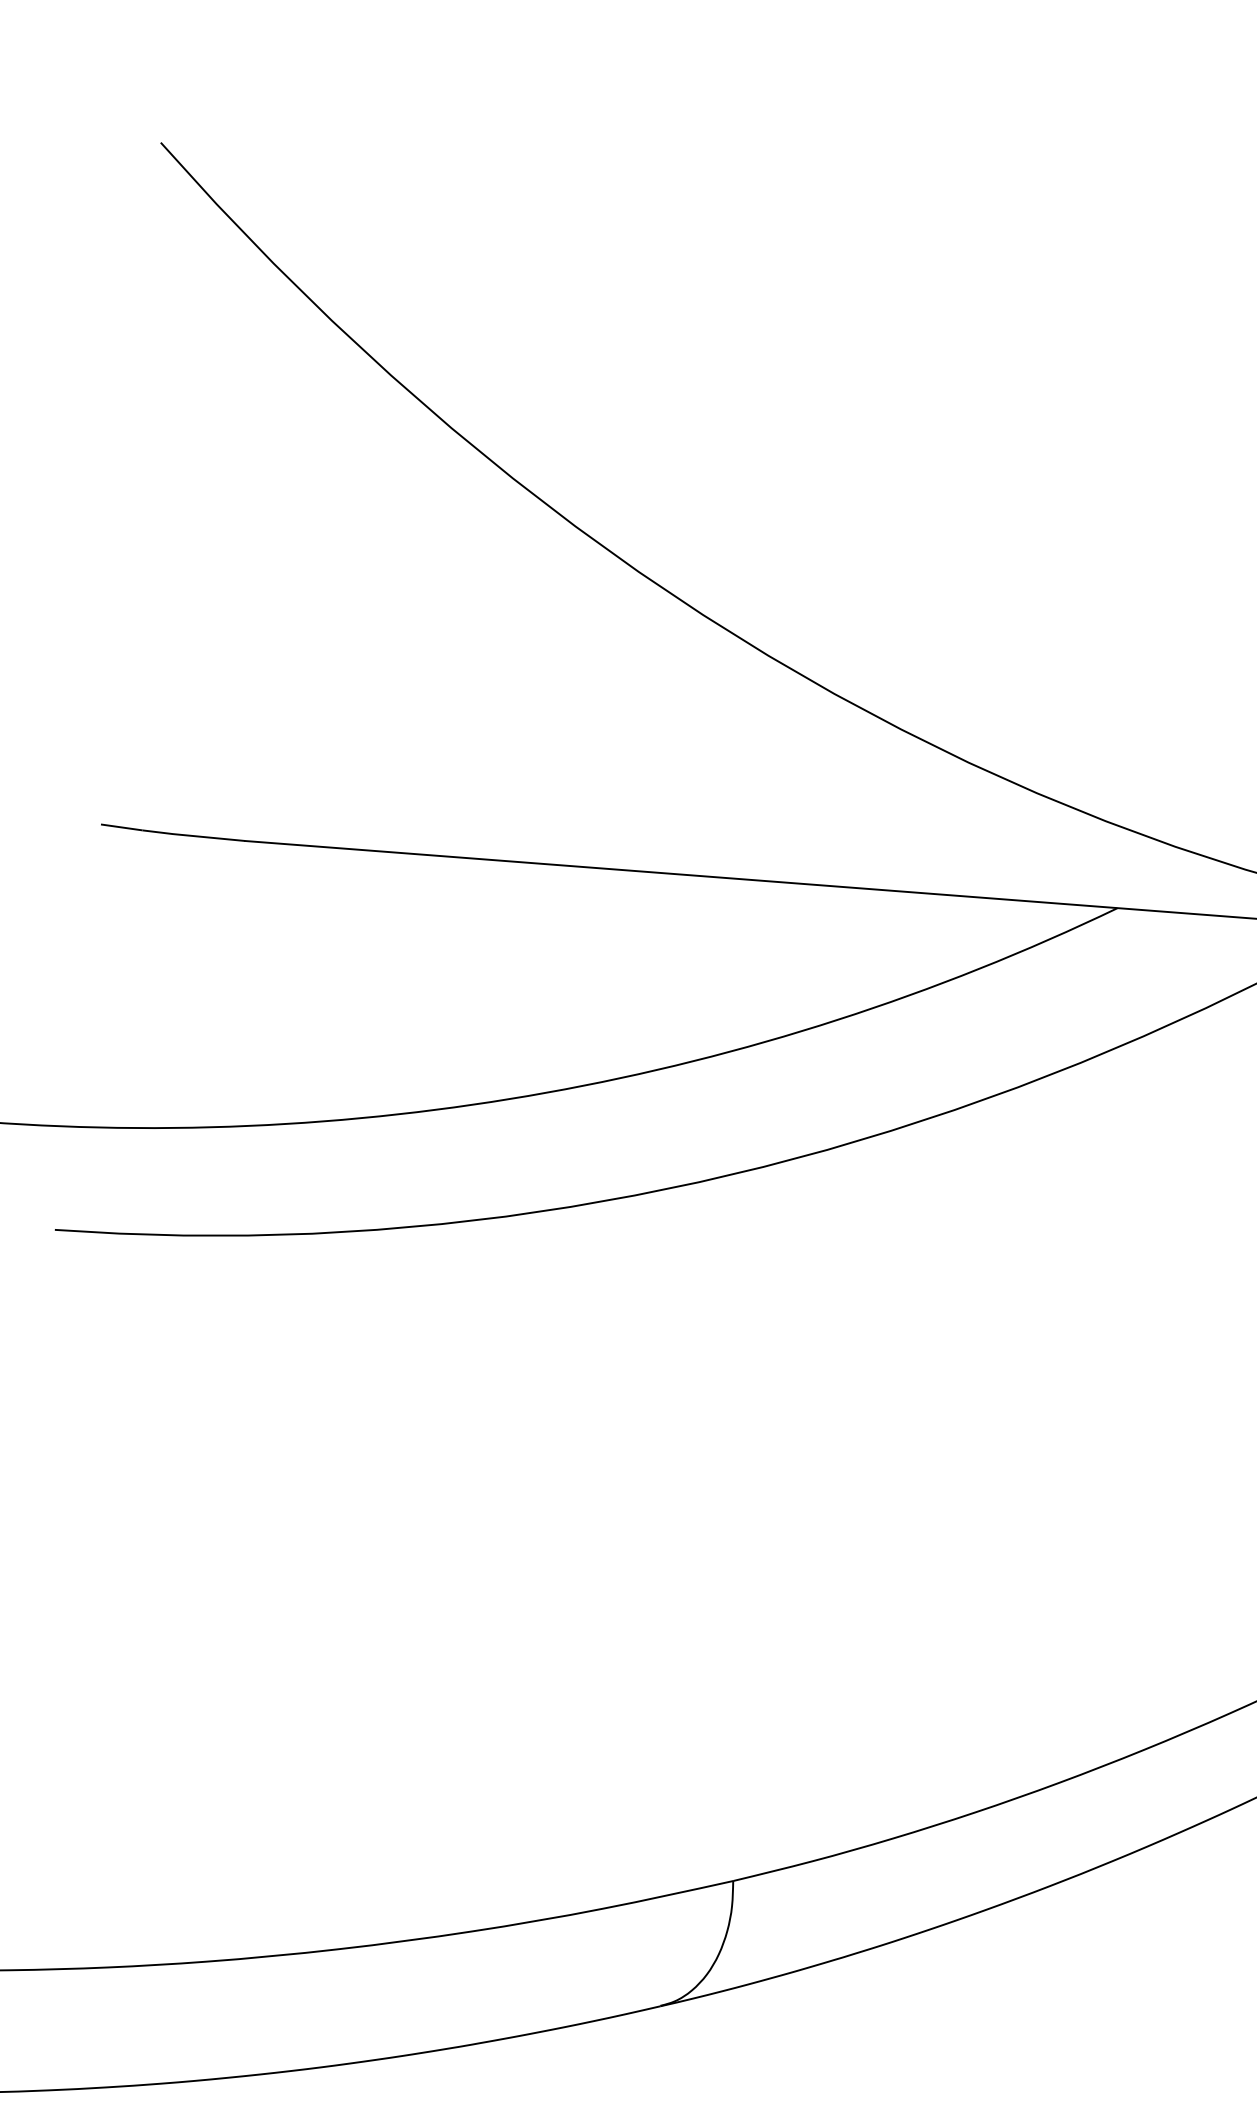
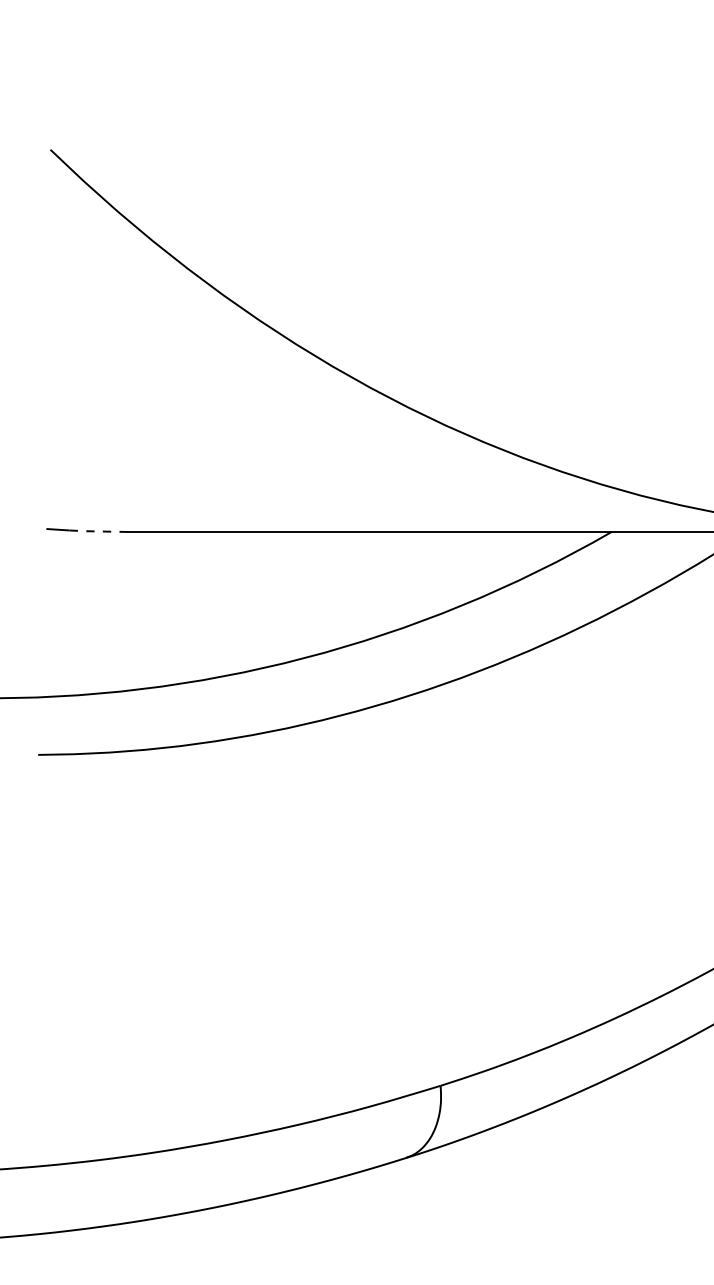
line: (194, 836) -> (98, 531), solid -> dashed

